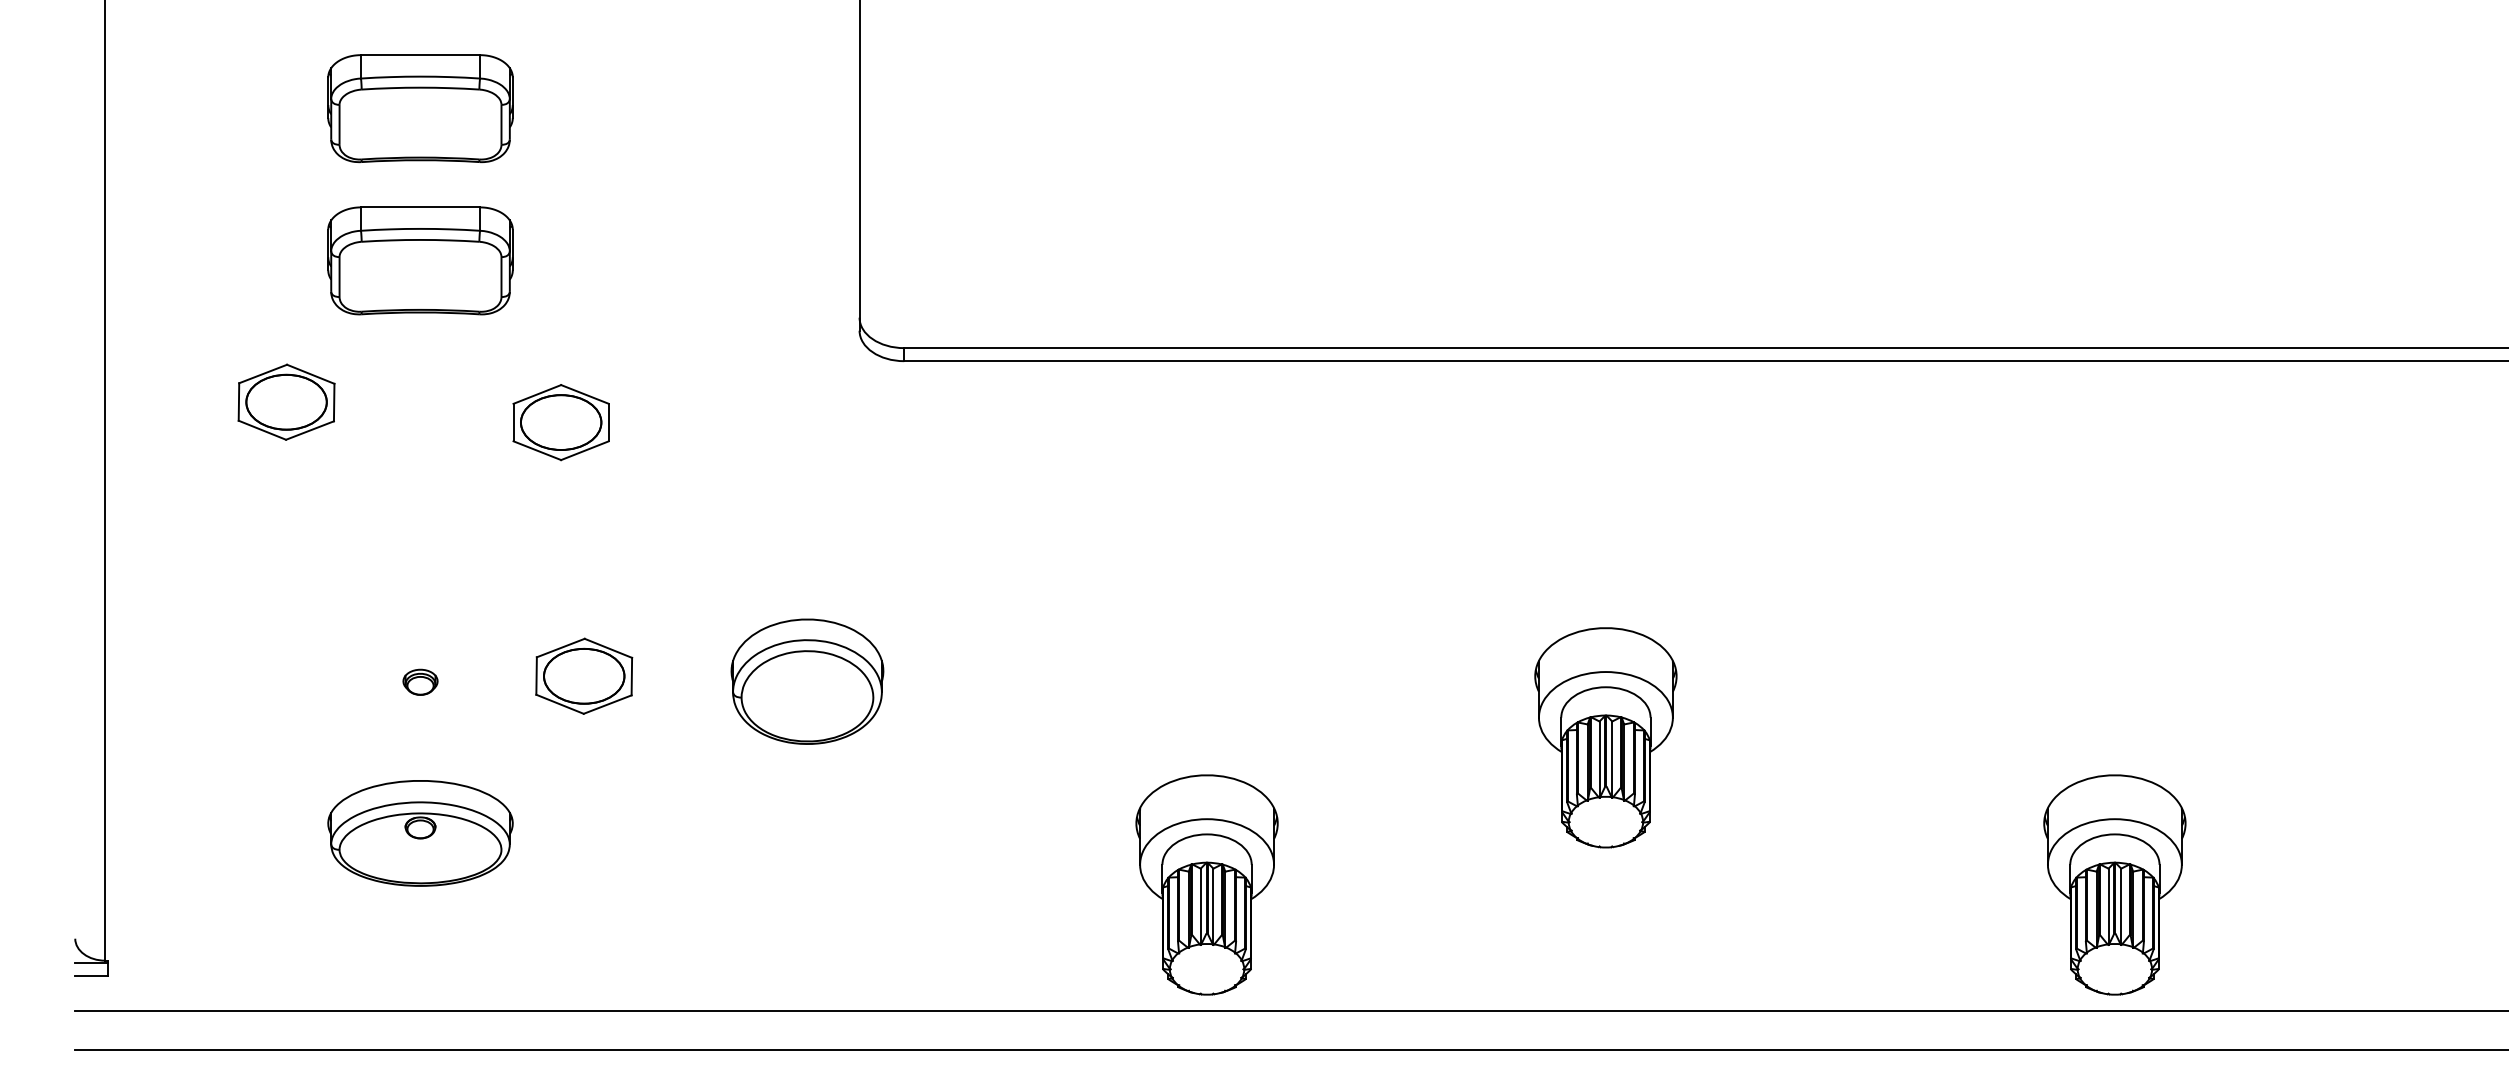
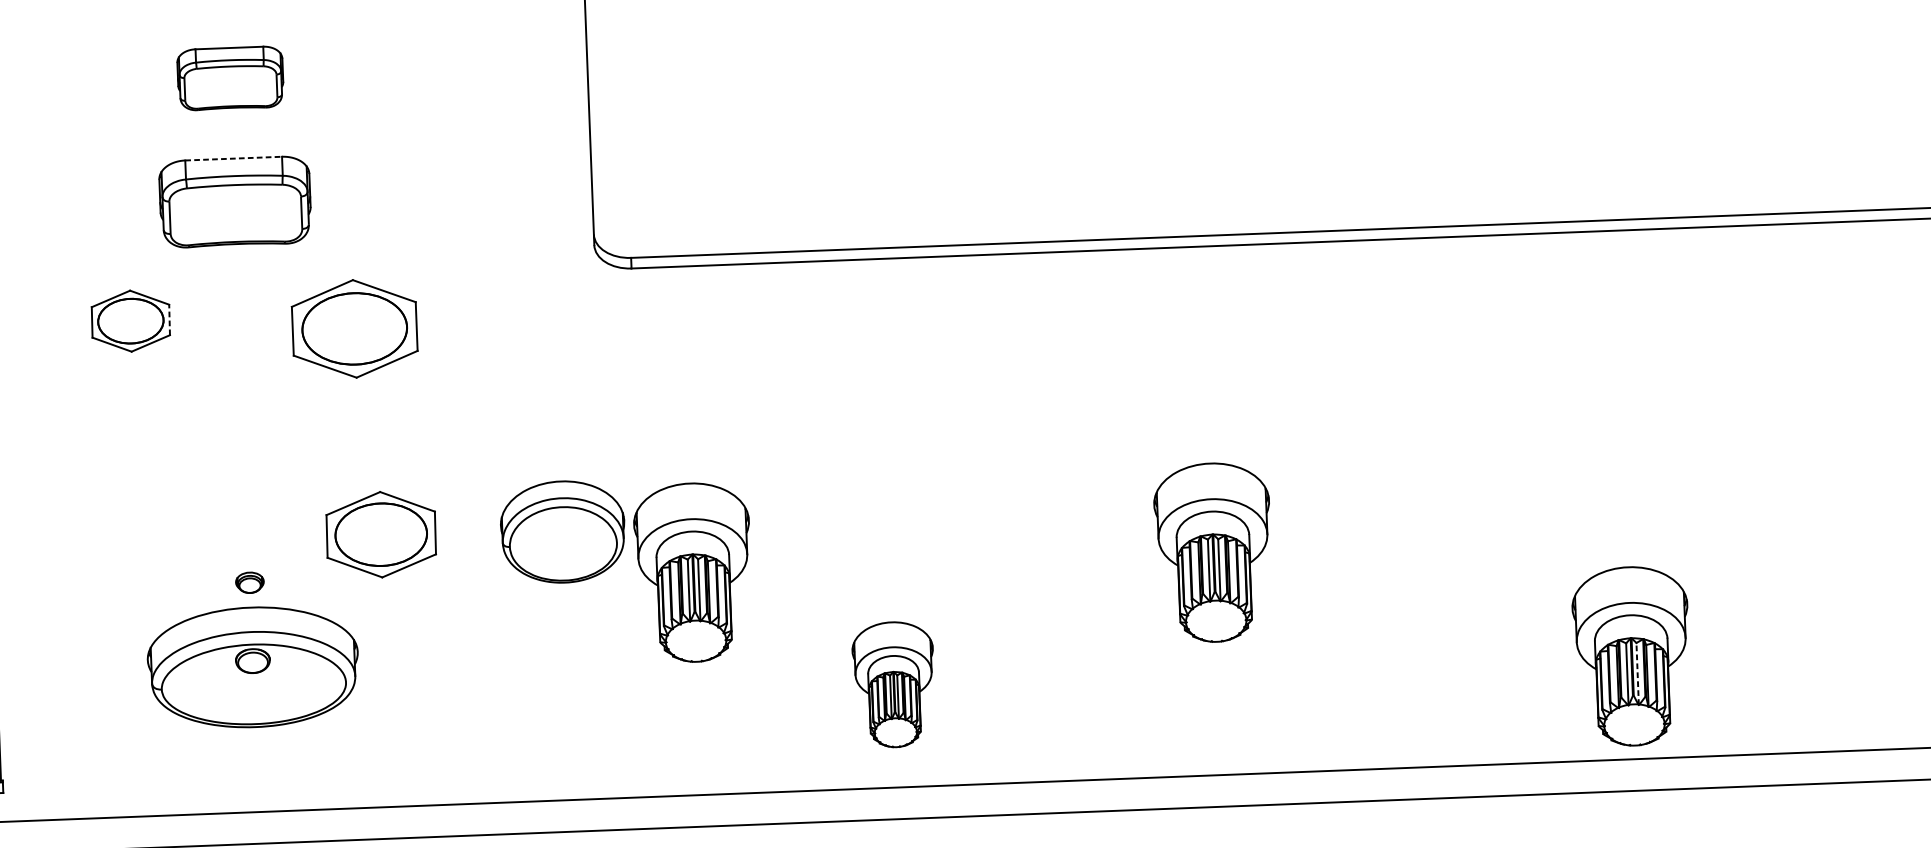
part: (420, 108) -> (230, 78), size x0.7
line: (420, 207) -> (233, 158), solid -> dashed
line: (334, 402) -> (169, 319), solid -> dashed
part: (560, 422) -> (354, 329), size x1.6
part: (584, 675) -> (381, 533), size x1.4
part: (420, 681) -> (249, 582), moved
part: (965, 737) -> (693, 572), added
part: (420, 833) -> (253, 667), size x1.4
part: (1206, 884) -> (893, 684), size x0.7
line: (2121, 906) -> (1637, 673), solid -> dashed

